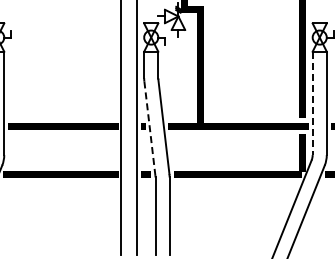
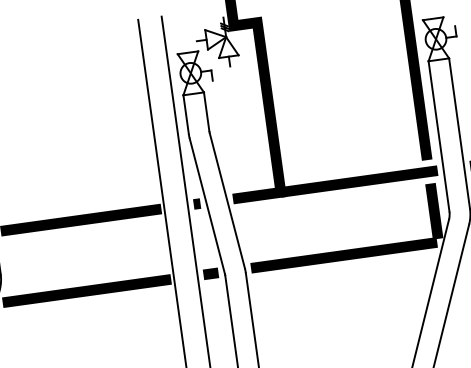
line: (312, 103) -> (438, 136), dashed -> solid
line: (149, 129) -> (206, 207), dashed -> solid

